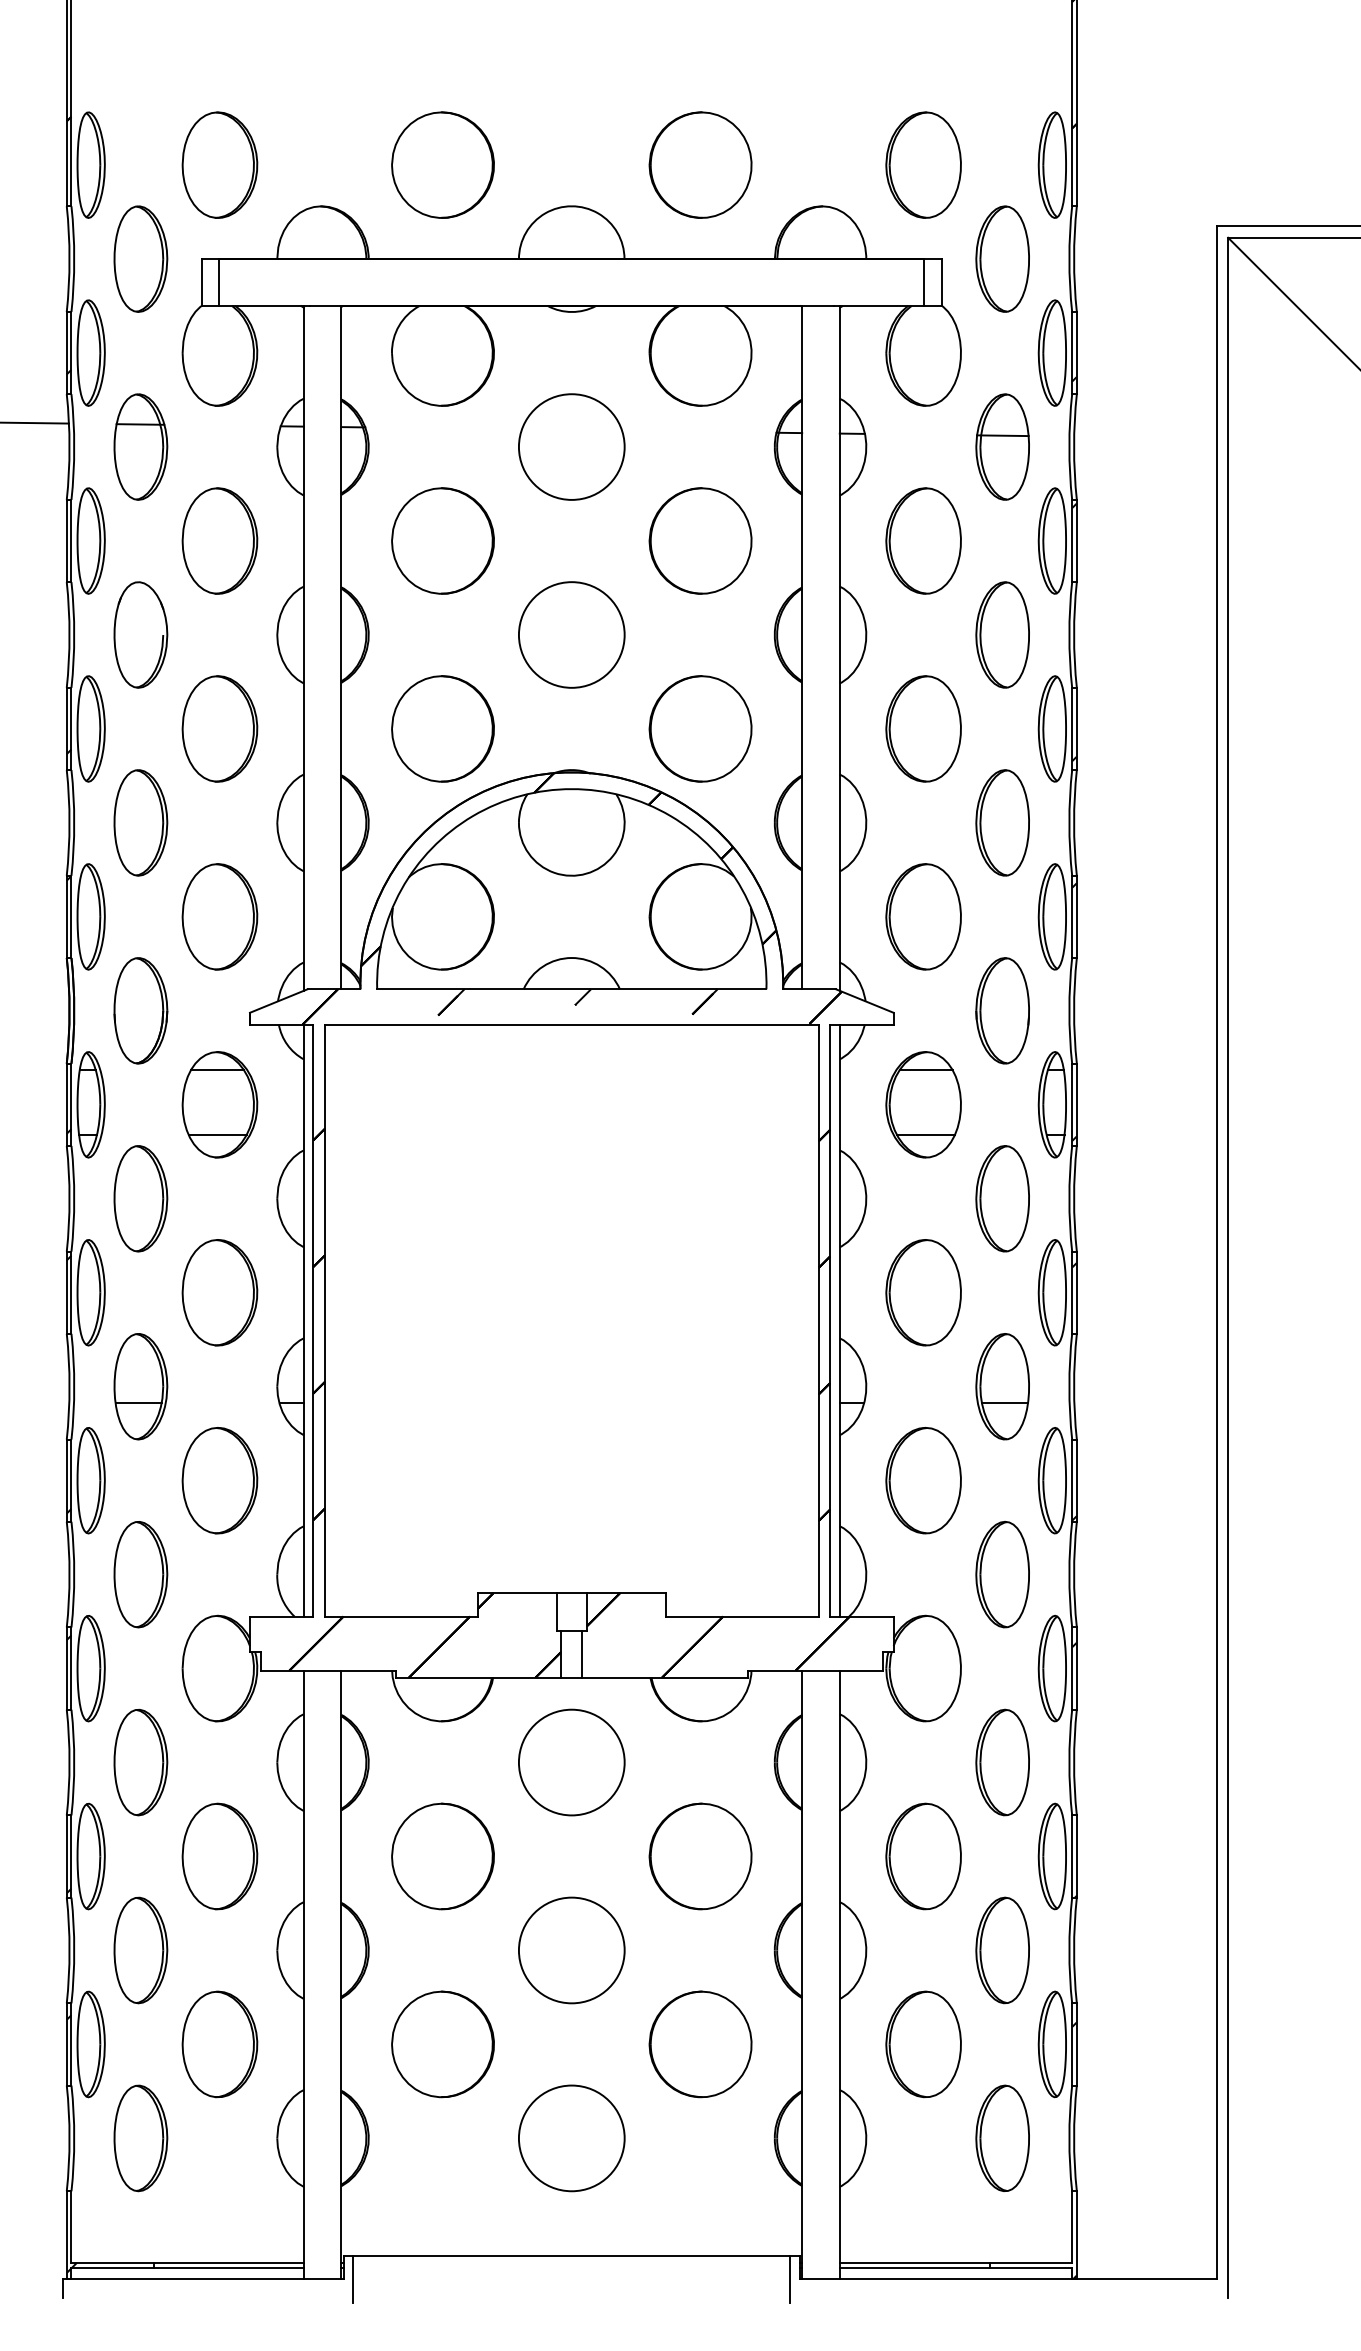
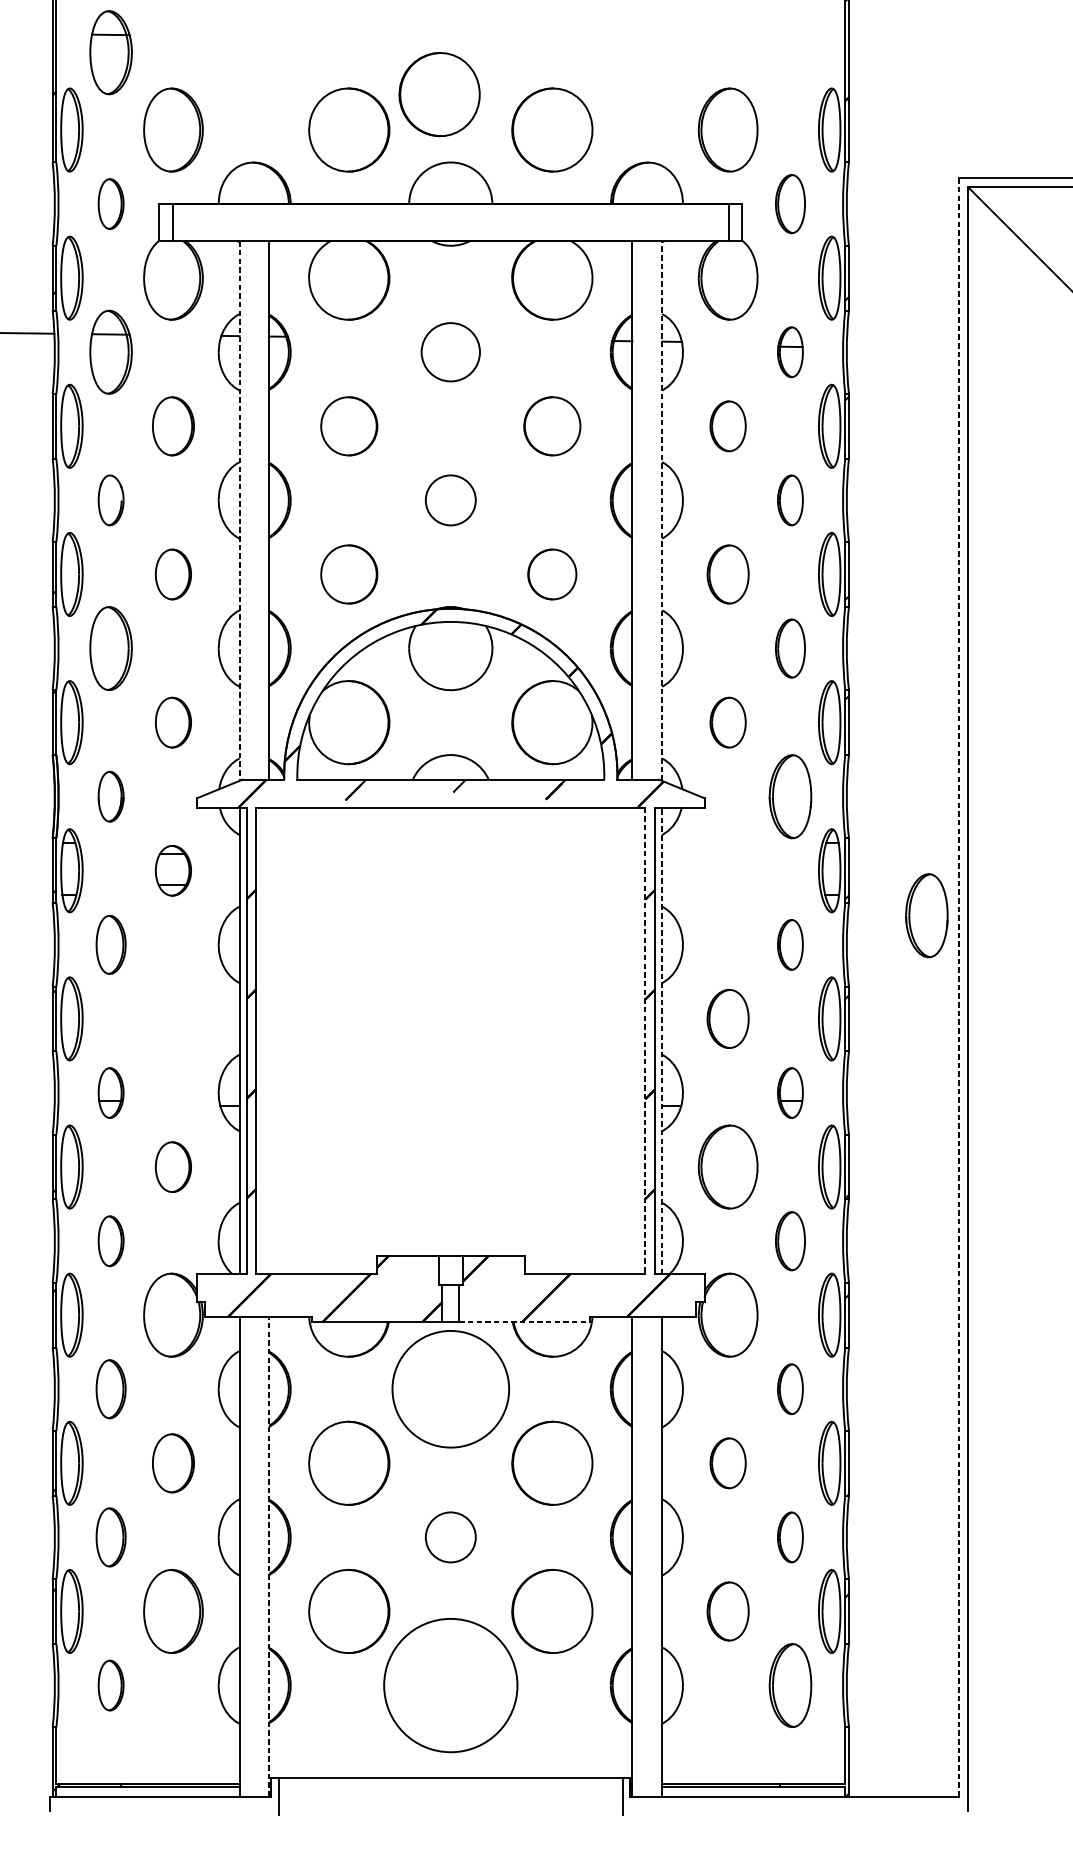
part: (140, 66) -> (110, 52), added
part: (557, 119) -> (439, 94), added
part: (140, 258) -> (110, 203), size x0.6
part: (1002, 258) -> (790, 203), size x0.7
circle: (571, 446) -> (450, 351), size x0.7
part: (1002, 446) -> (790, 351), size x0.6
part: (219, 540) -> (173, 425), size x0.7
part: (442, 540) -> (348, 425), size x0.7
part: (700, 540) -> (552, 425), size x0.7
part: (923, 540) -> (728, 425), size x0.6
part: (140, 634) -> (110, 500), size x0.6
circle: (571, 634) -> (450, 500), size x0.6
part: (1002, 634) -> (790, 500), size x0.6
line: (839, 647) -> (661, 510), solid -> dashed
line: (303, 648) -> (239, 511), solid -> dashed
part: (219, 728) -> (173, 574), size x0.6
part: (442, 728) -> (348, 574), size x0.7
part: (700, 728) -> (552, 574), size x0.6
part: (923, 728) -> (728, 574), size x0.7
part: (1002, 822) -> (790, 648), size x0.7
part: (219, 916) -> (173, 722), size x0.6
part: (923, 916) -> (728, 722), size x0.6
part: (140, 1010) -> (110, 796), size x0.6
part: (219, 1104) -> (173, 870), size x0.6
part: (923, 1104) -> (728, 870), removed
part: (1175, 1161) -> (926, 915), added
part: (140, 1198) -> (110, 944), size x0.7
part: (1002, 1198) -> (790, 944), size x0.6
line: (1216, 1252) -> (959, 987), solid -> dashed
part: (219, 1292) -> (173, 1018), removed
part: (923, 1292) -> (728, 1018), size x0.7
line: (818, 1320) -> (645, 1040), solid -> dashed
line: (839, 1320) -> (661, 1040), solid -> dashed
part: (140, 1386) -> (110, 1092), size x0.6
part: (1002, 1386) -> (790, 1092), size x0.6
part: (219, 1480) -> (173, 1166), size x0.6
part: (140, 1574) -> (110, 1241), size x0.6
part: (1002, 1574) -> (790, 1241), size x0.7
line: (665, 1677) -> (524, 1322), solid -> dashed
part: (140, 1762) -> (110, 1389), size x0.7
circle: (571, 1762) -> (450, 1389), size x1.4
part: (1002, 1762) -> (790, 1389), size x0.6
part: (219, 1856) -> (173, 1463), size x0.7
part: (923, 1856) -> (728, 1463), size x0.6
part: (140, 1950) -> (110, 1537), size x0.7
circle: (571, 1950) -> (450, 1537), size x0.6
part: (1002, 1950) -> (790, 1537), size x0.6
line: (341, 1974) -> (269, 1556), solid -> dashed
part: (923, 2044) -> (728, 1611), size x0.7
part: (140, 2138) -> (110, 1685), size x0.6
circle: (571, 2138) -> (450, 1685), size x1.6

